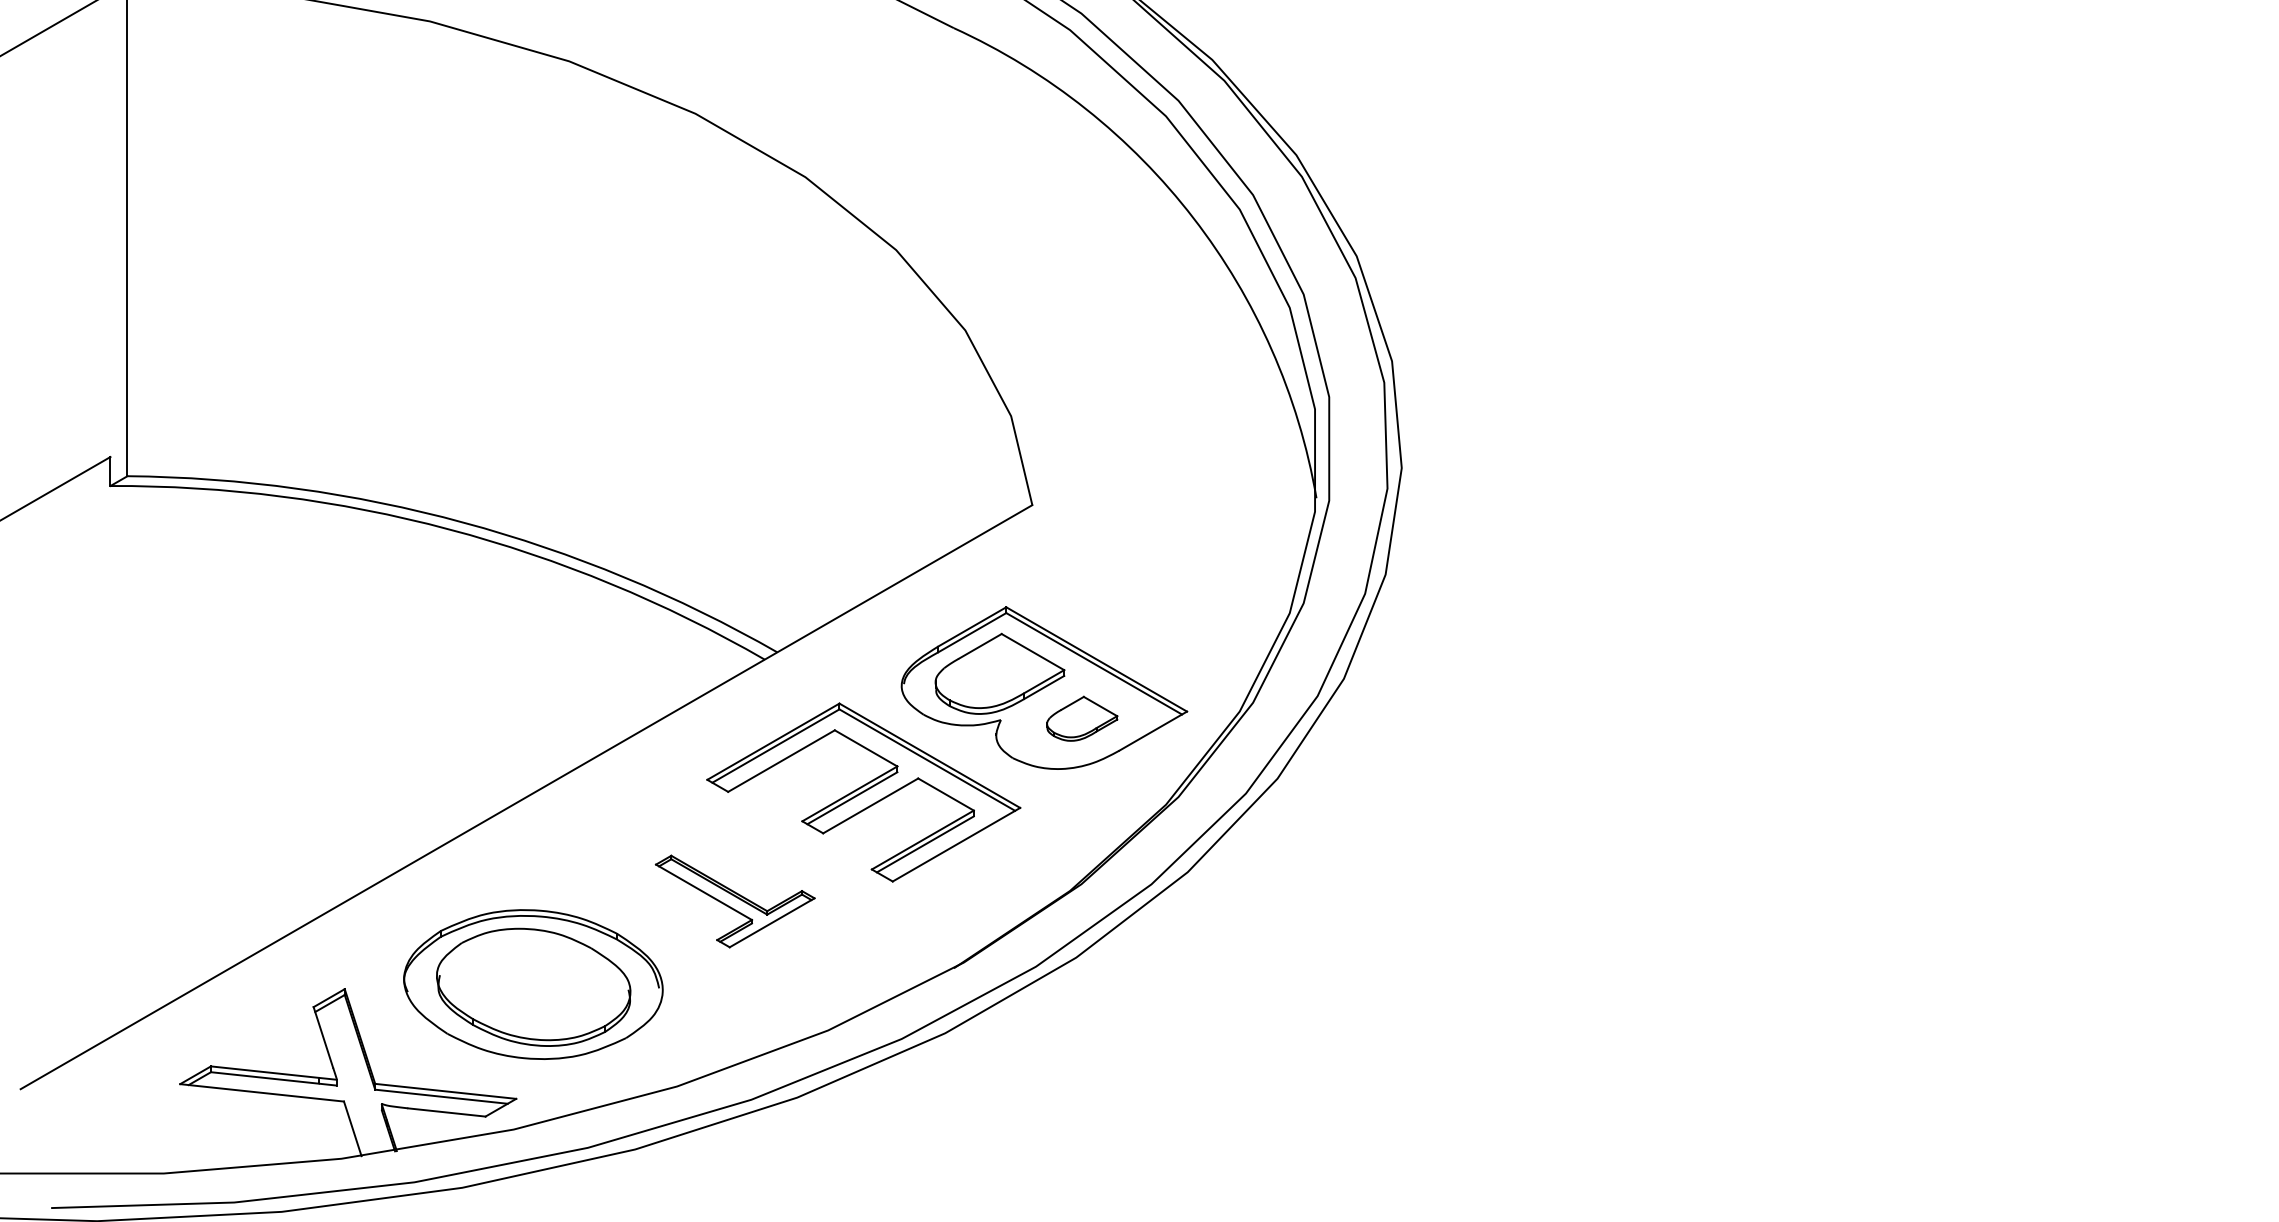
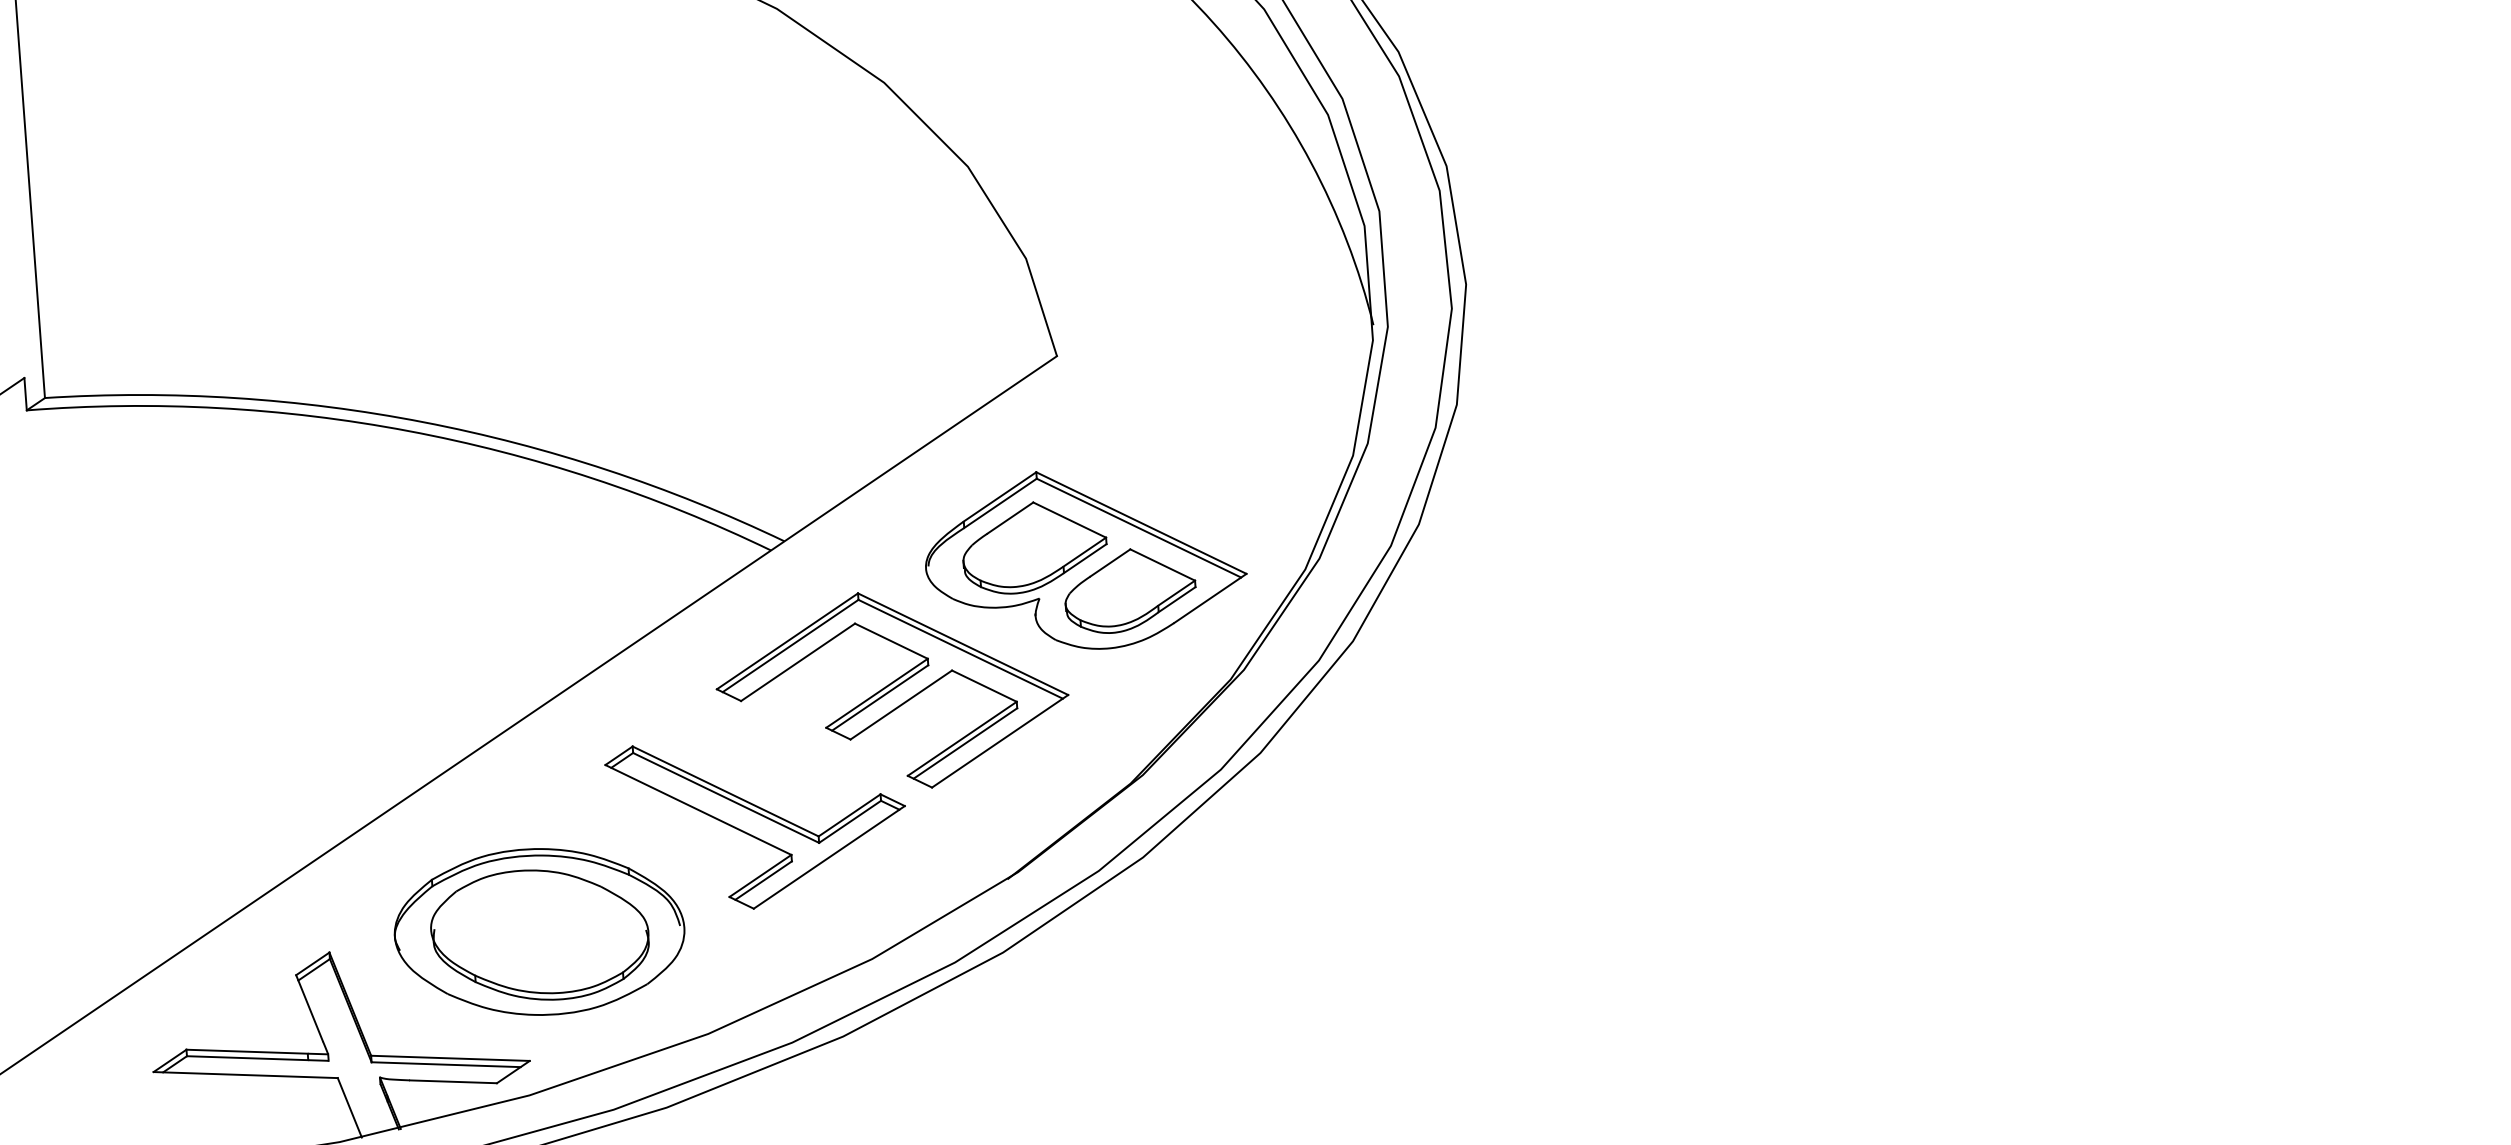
part: (1081, 718) -> (1129, 590), size x1.67
part: (735, 901) -> (758, 822), size x1.67

